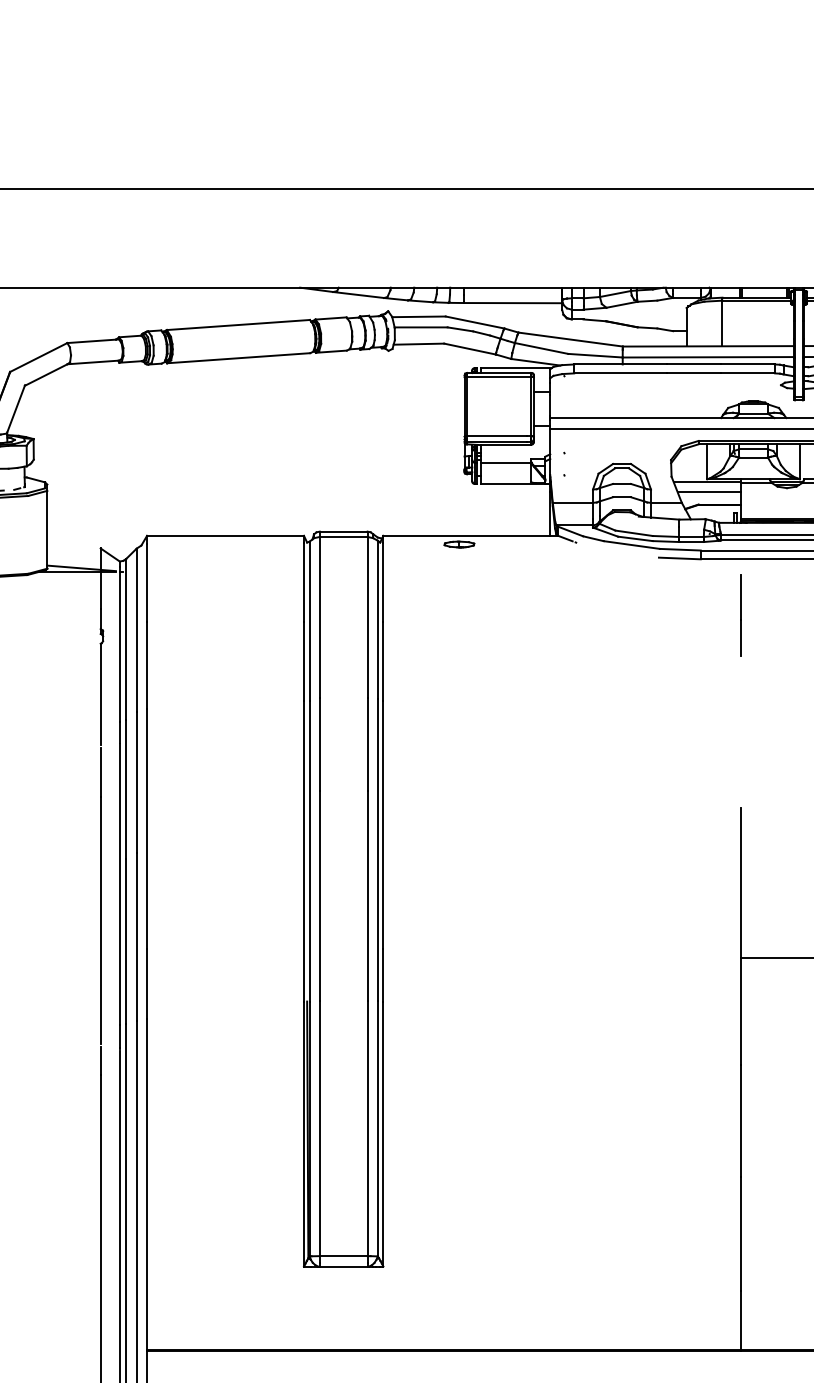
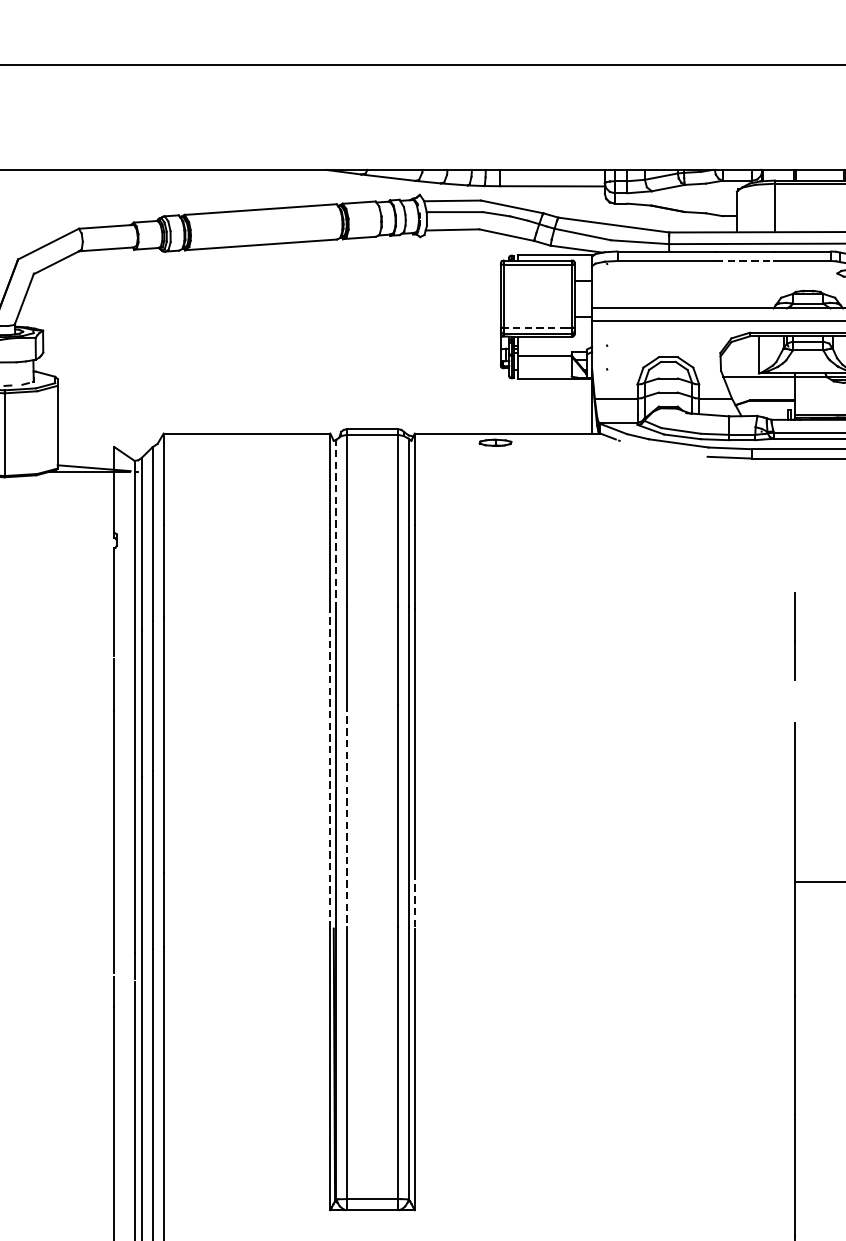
line: (694, 373) -> (745, 261), solid -> dashed
line: (496, 436) -> (534, 328), solid -> dashed
line: (709, 492) -> (761, 387), removed
line: (740, 615) -> (794, 636), moved
line: (309, 621) -> (336, 524), solid -> dashed
line: (303, 850) -> (329, 768), solid -> dashed
line: (319, 895) -> (346, 815), solid -> dashed
line: (383, 975) -> (414, 900), solid -> dashed

